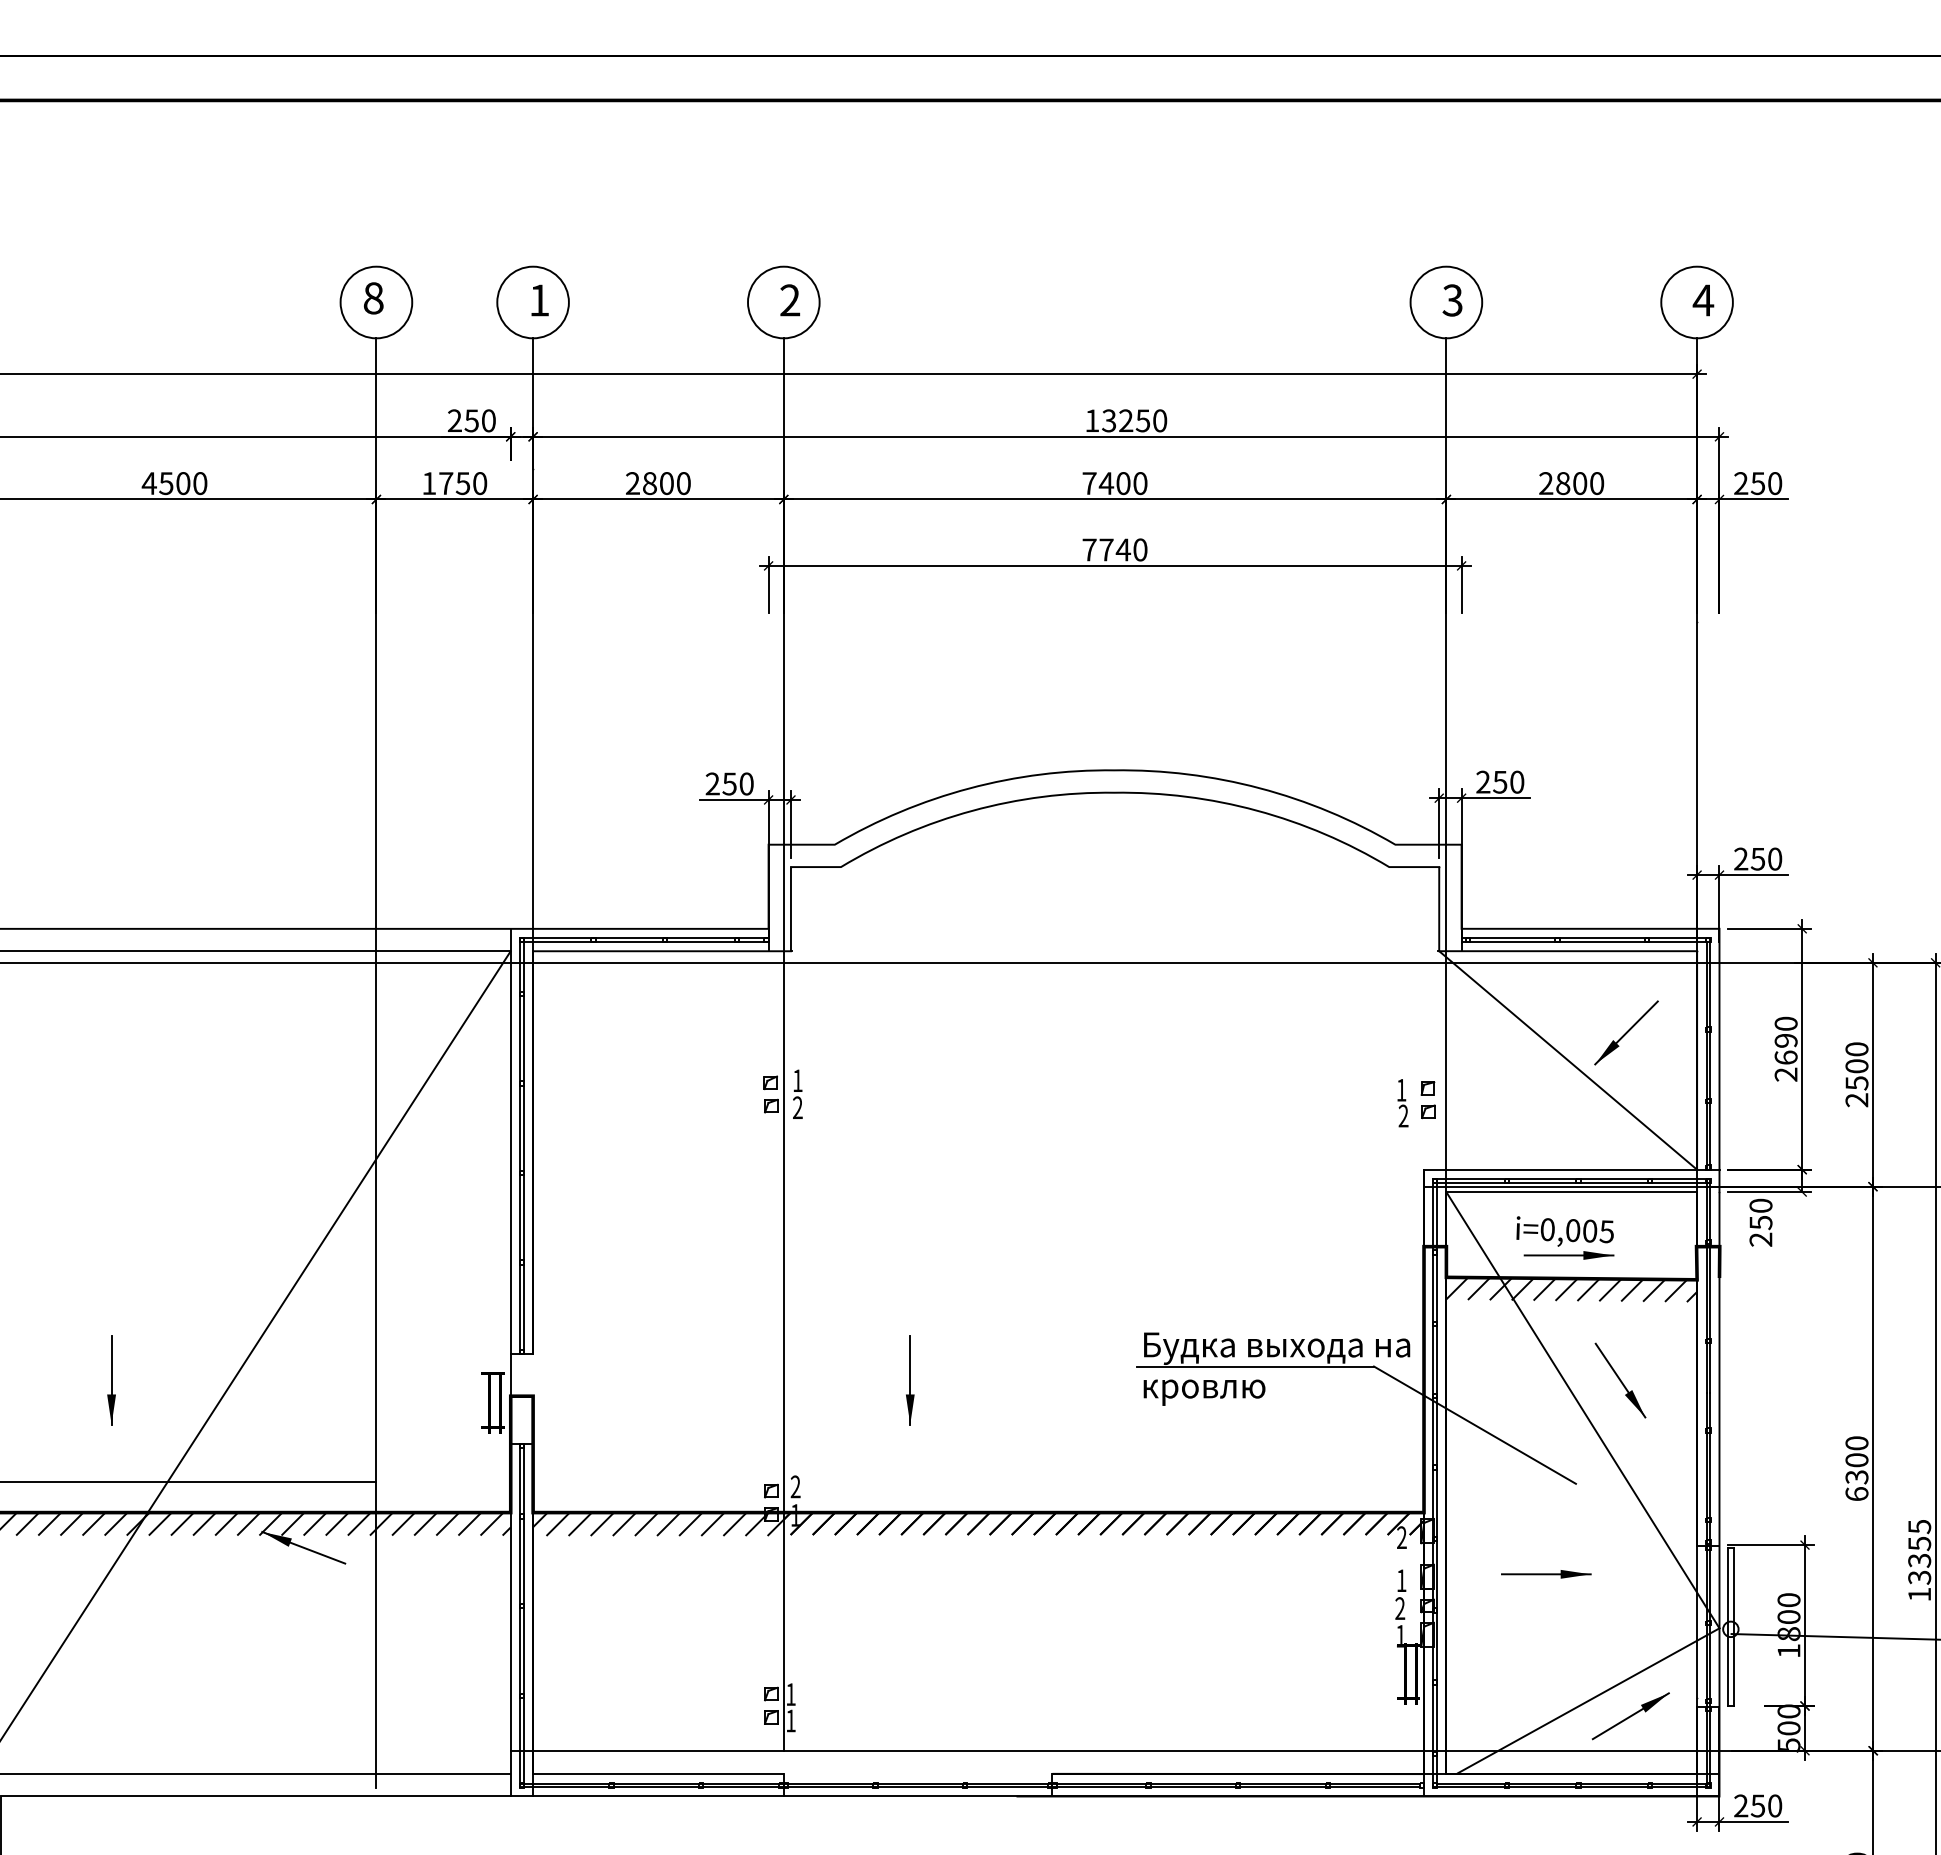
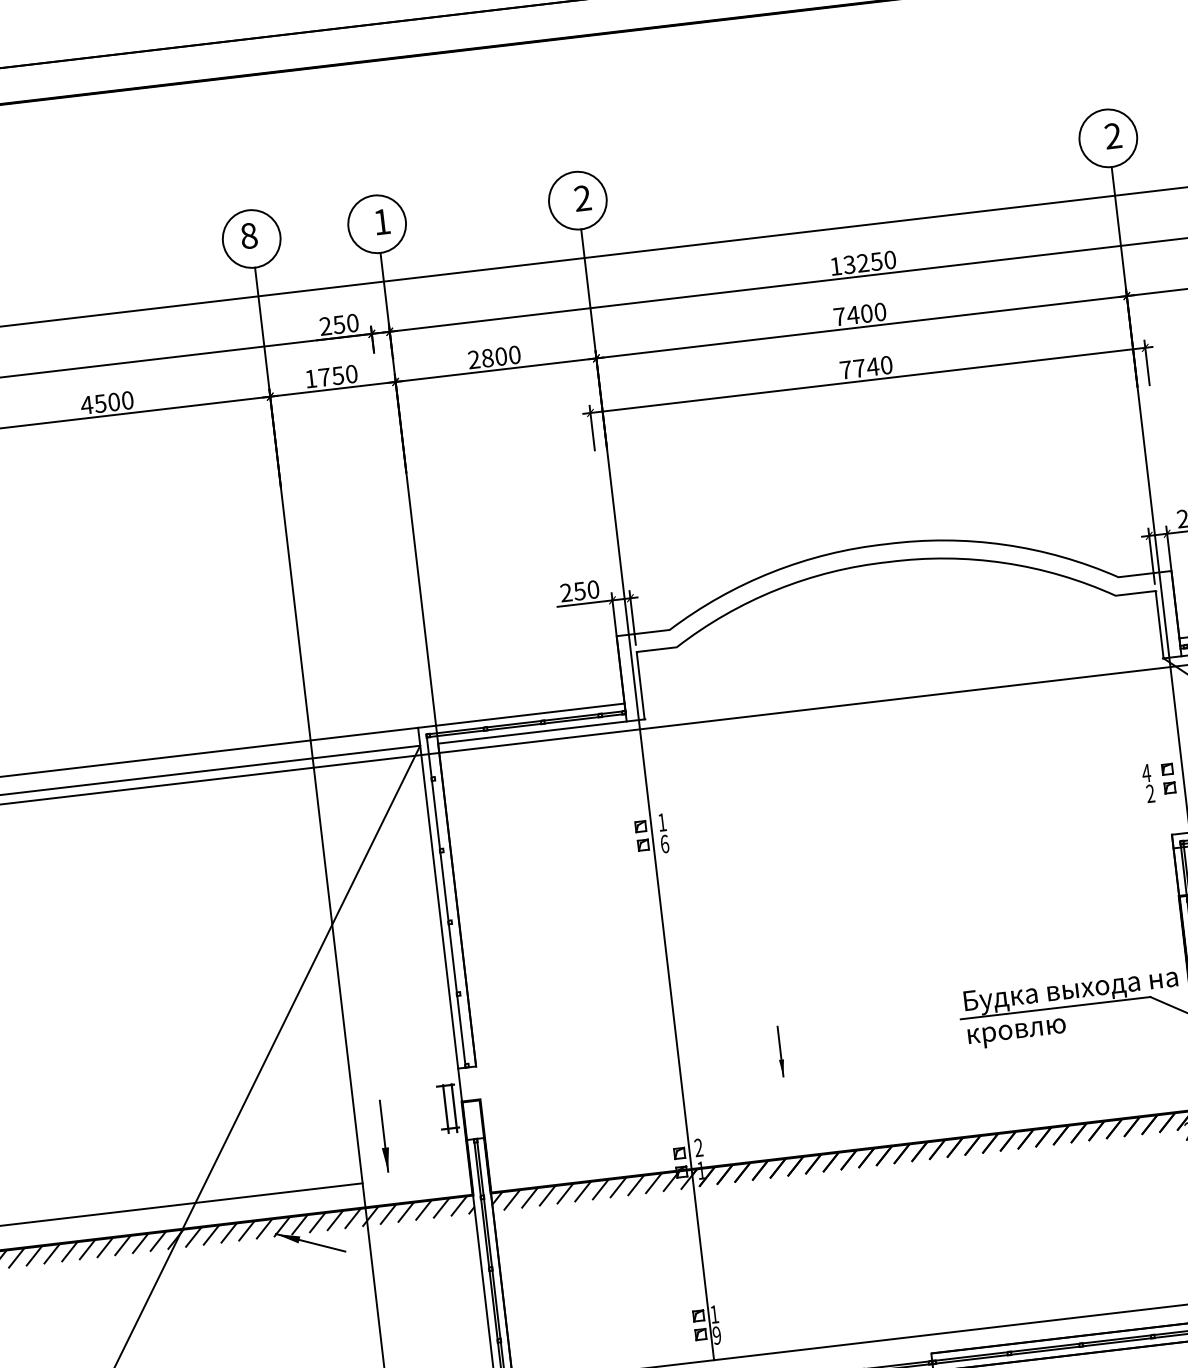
text: (1452, 300) -> (1113, 136), 3 -> 2
text: (1401, 1090) -> (1146, 773), 1 -> 4
text: (797, 1107) -> (664, 843), 2 -> 6
line: (523, 1146) -> (448, 900), removed
part: (111, 1380) -> (384, 1136), moved
part: (910, 1380) -> (780, 1051), size x0.7
text: (790, 1720) -> (716, 1335), 1 -> 9

